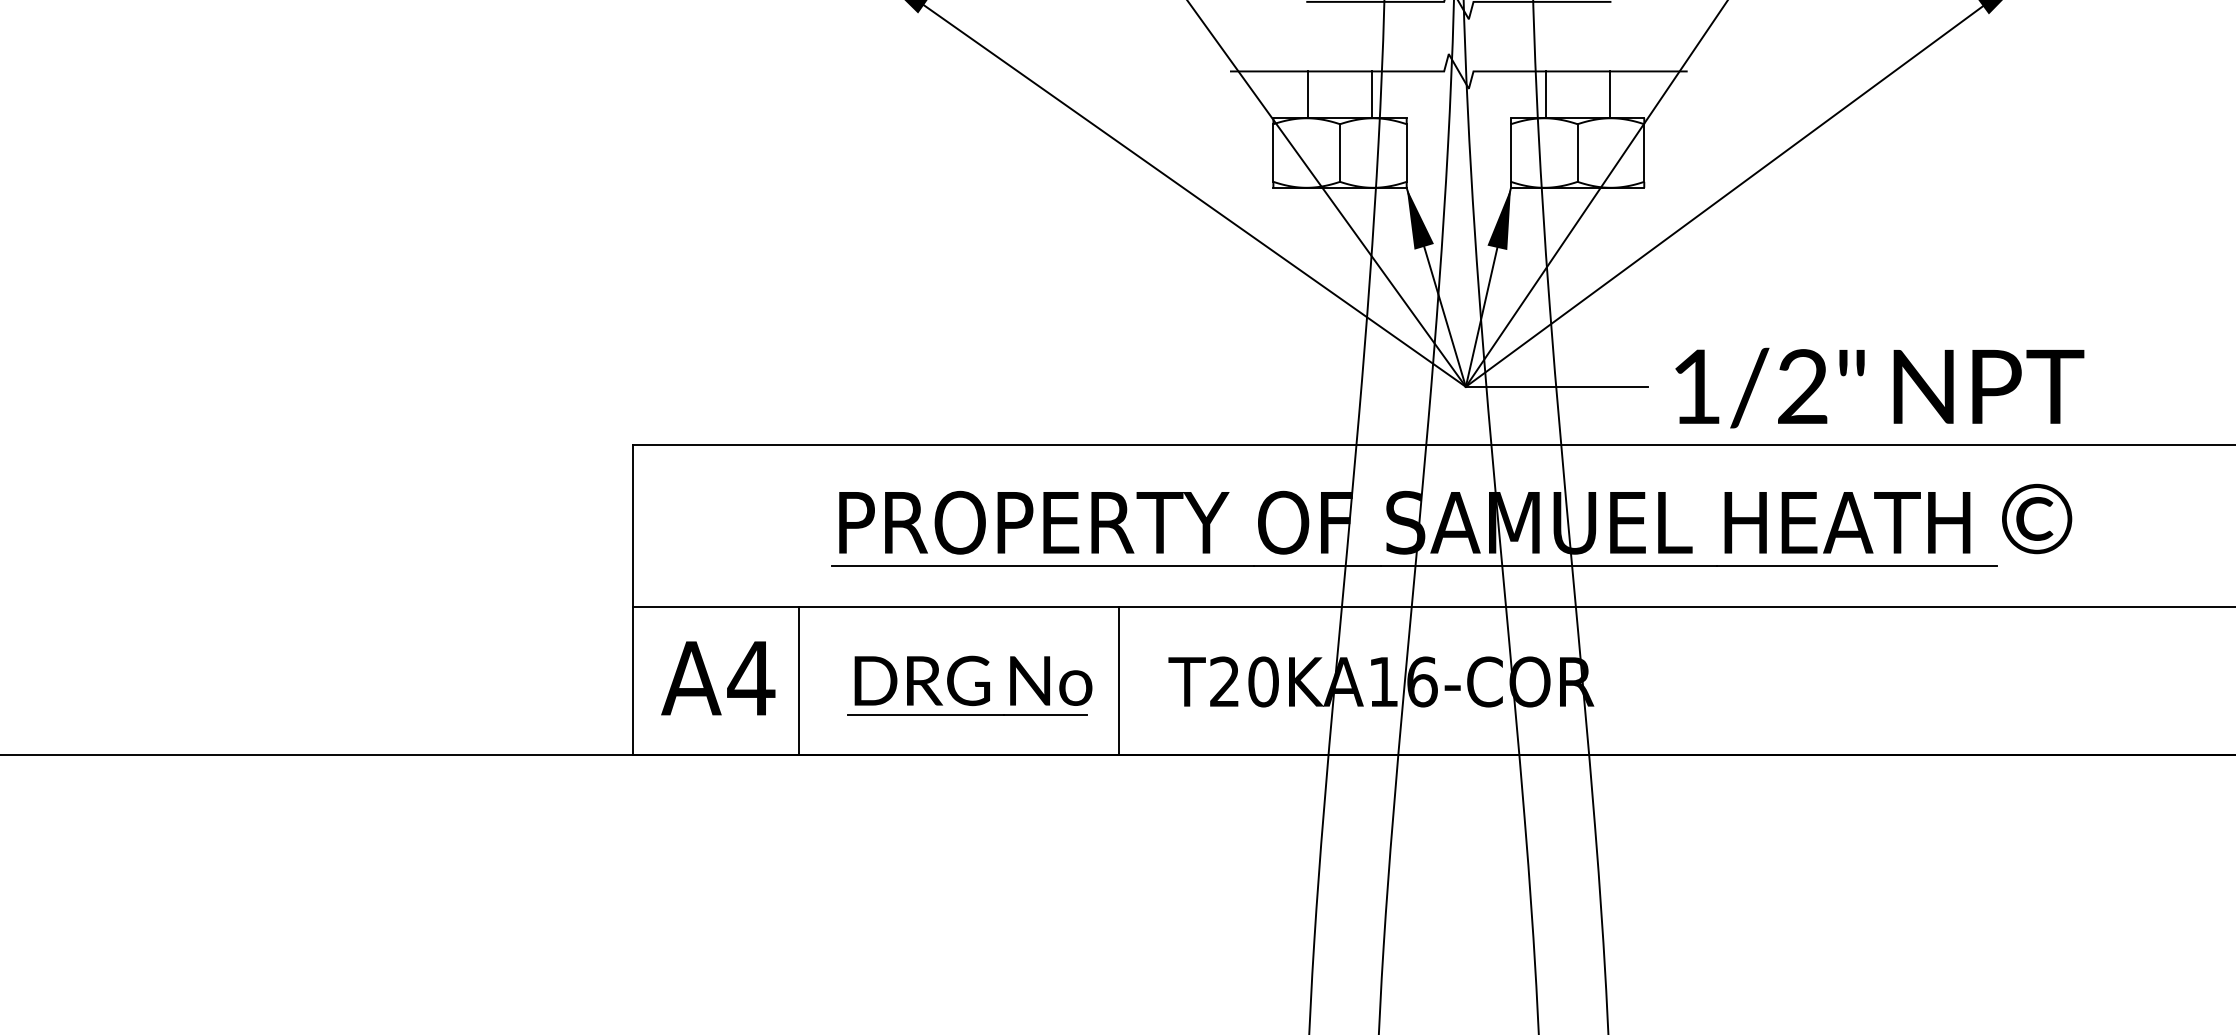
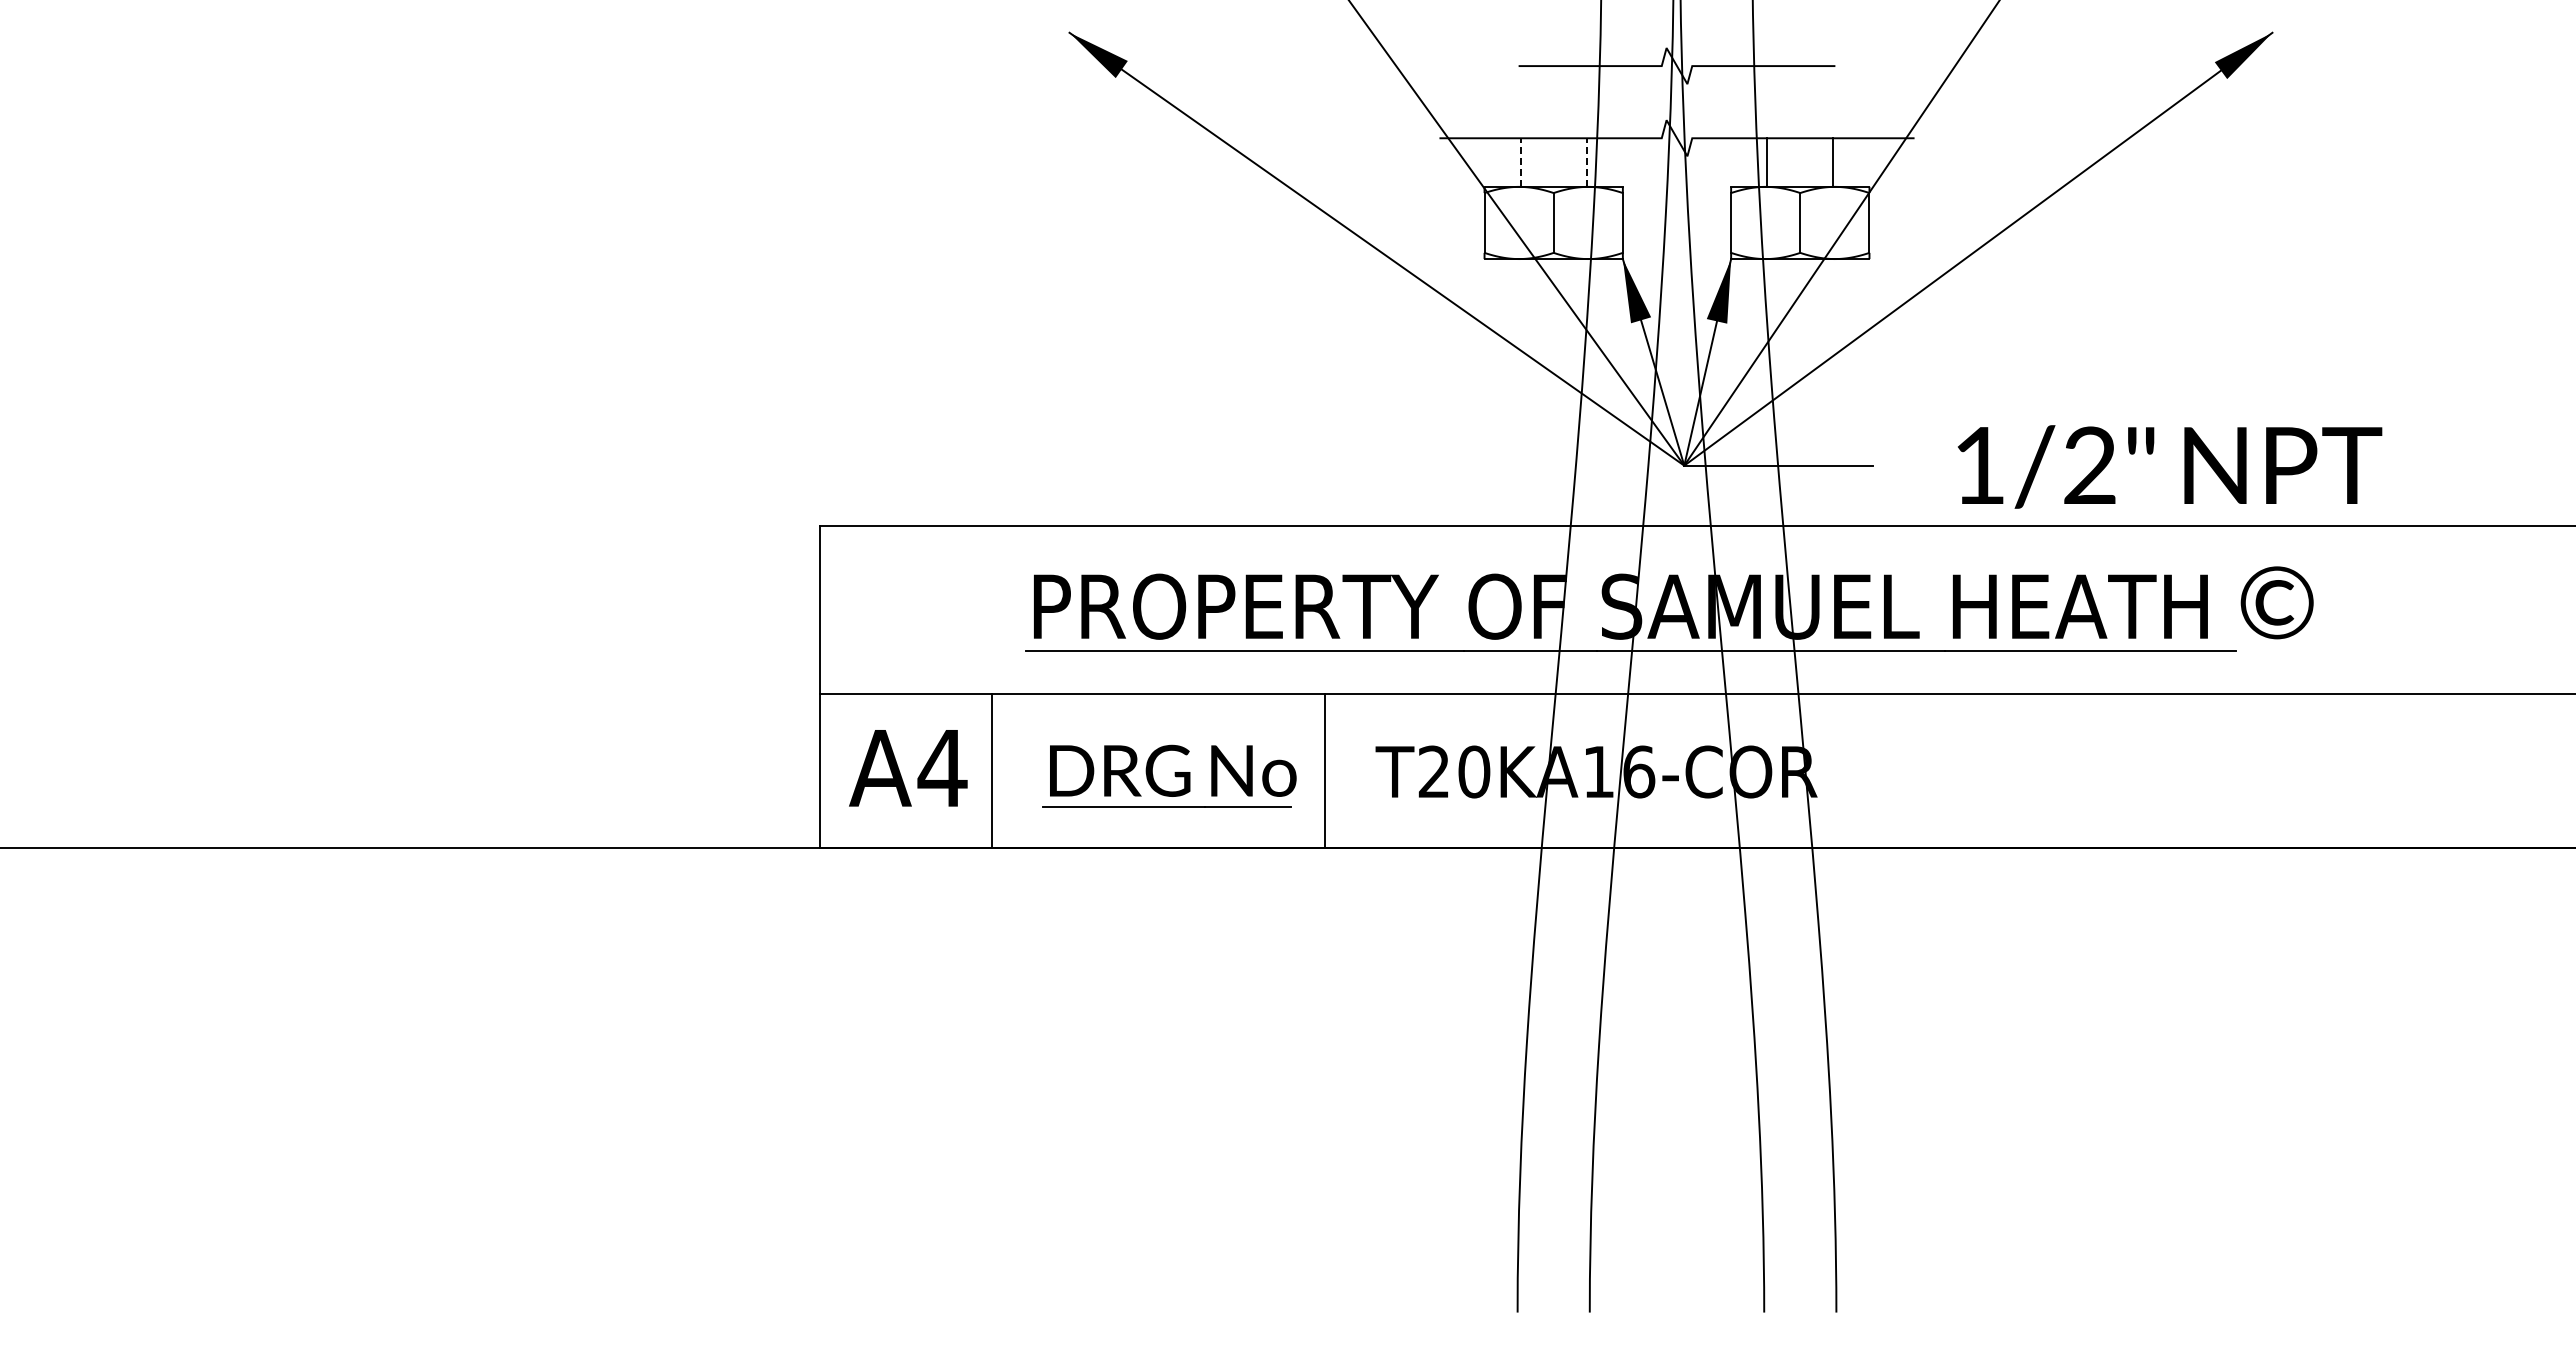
line: (1308, 94) -> (1520, 162), solid -> dashed
line: (1371, 94) -> (1586, 162), solid -> dashed
text: (1880, 387) -> (2170, 466), moved

